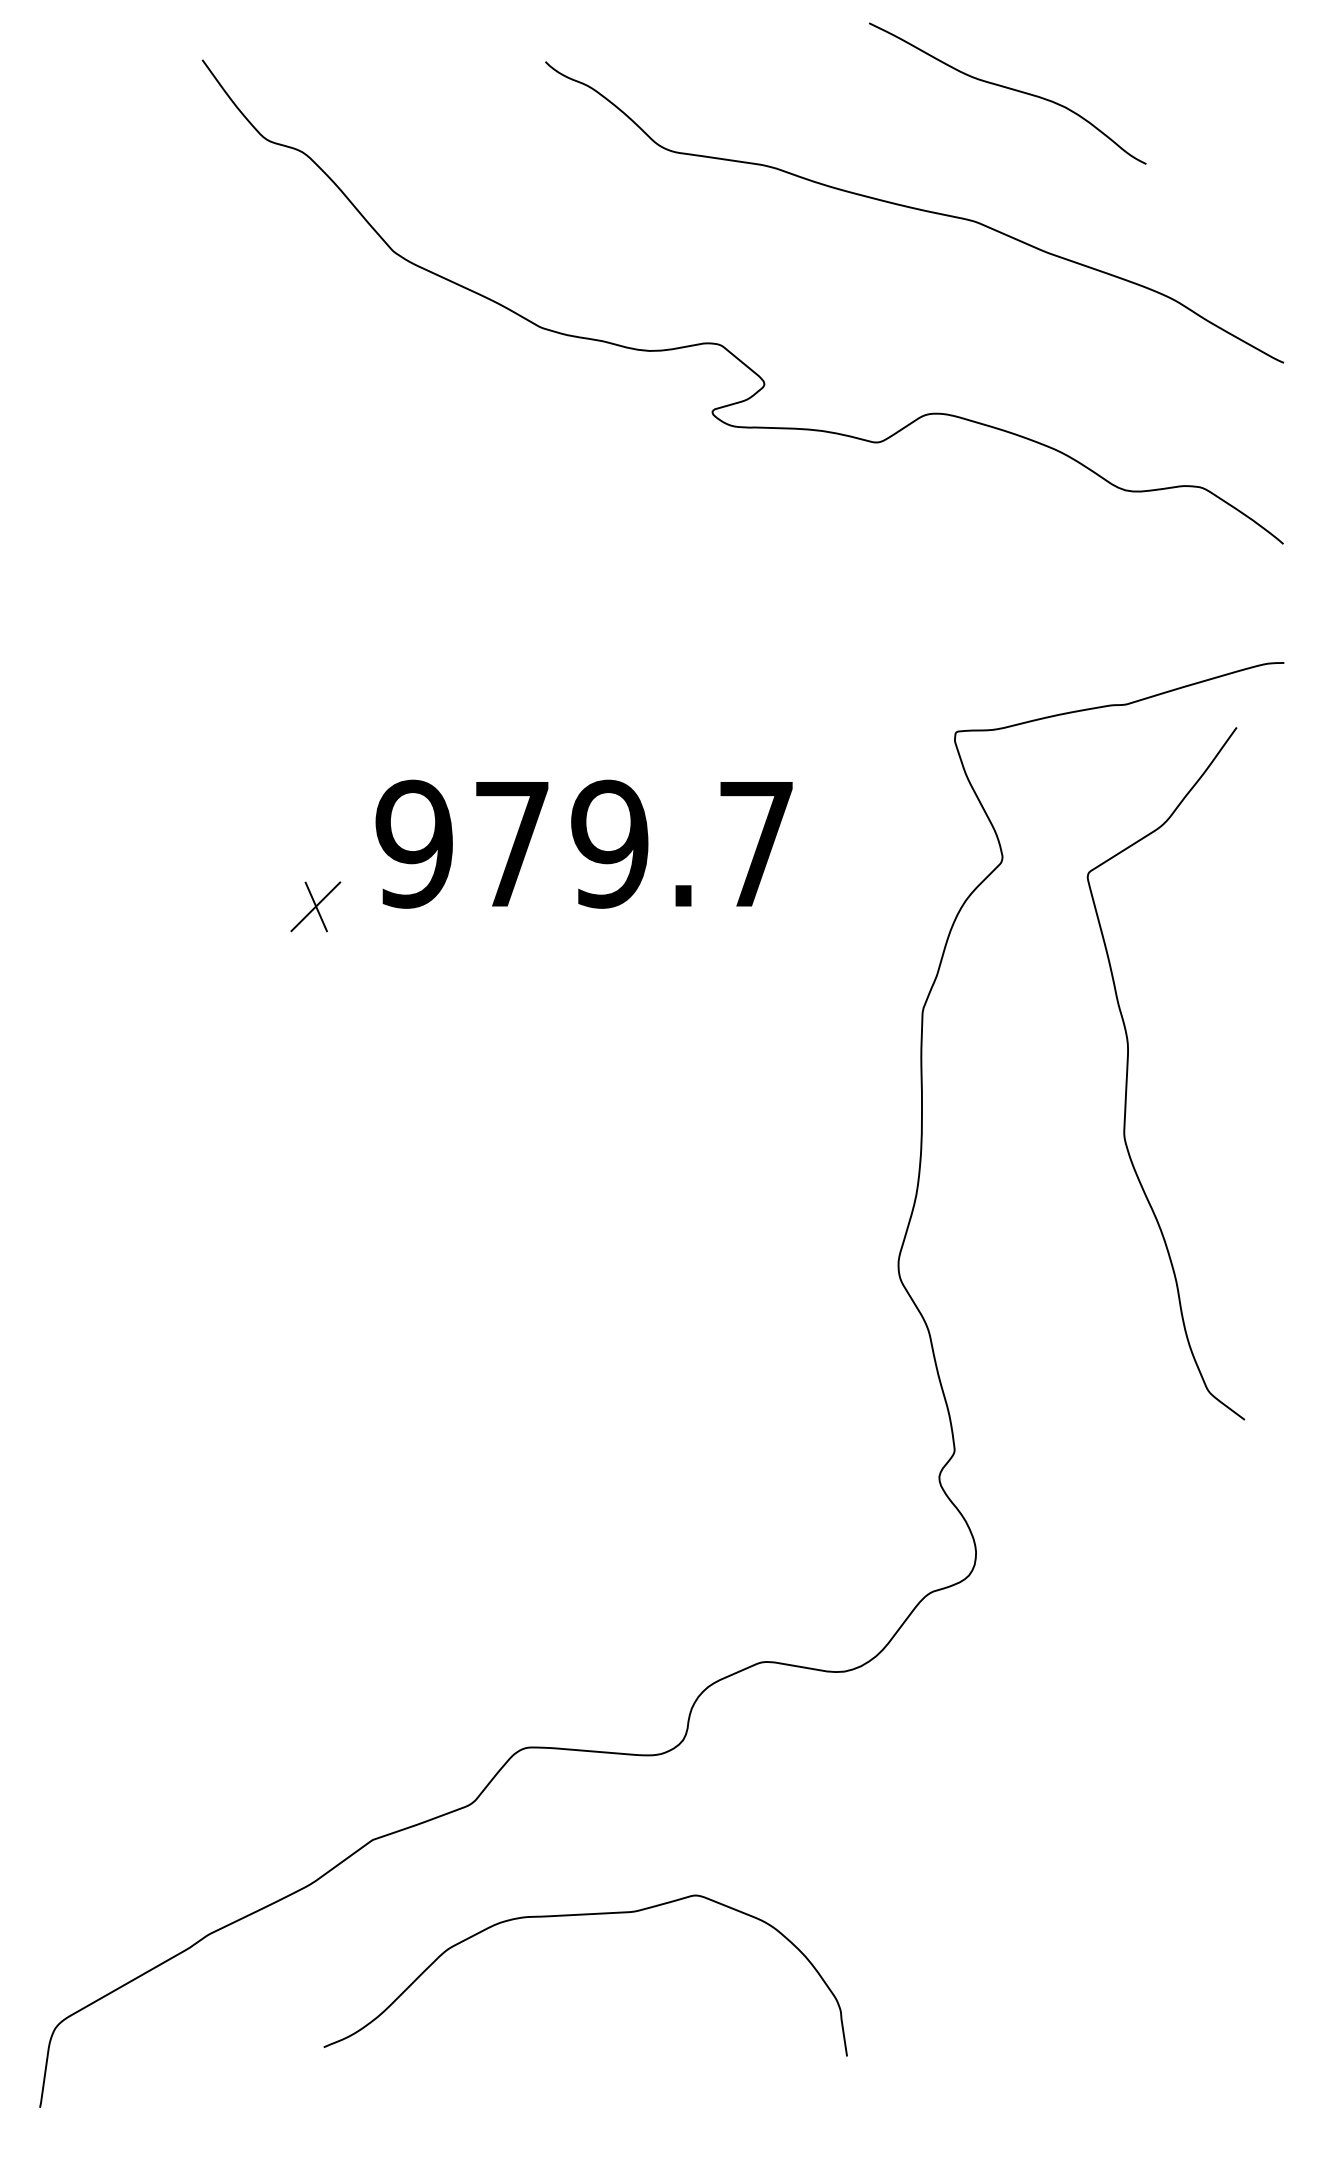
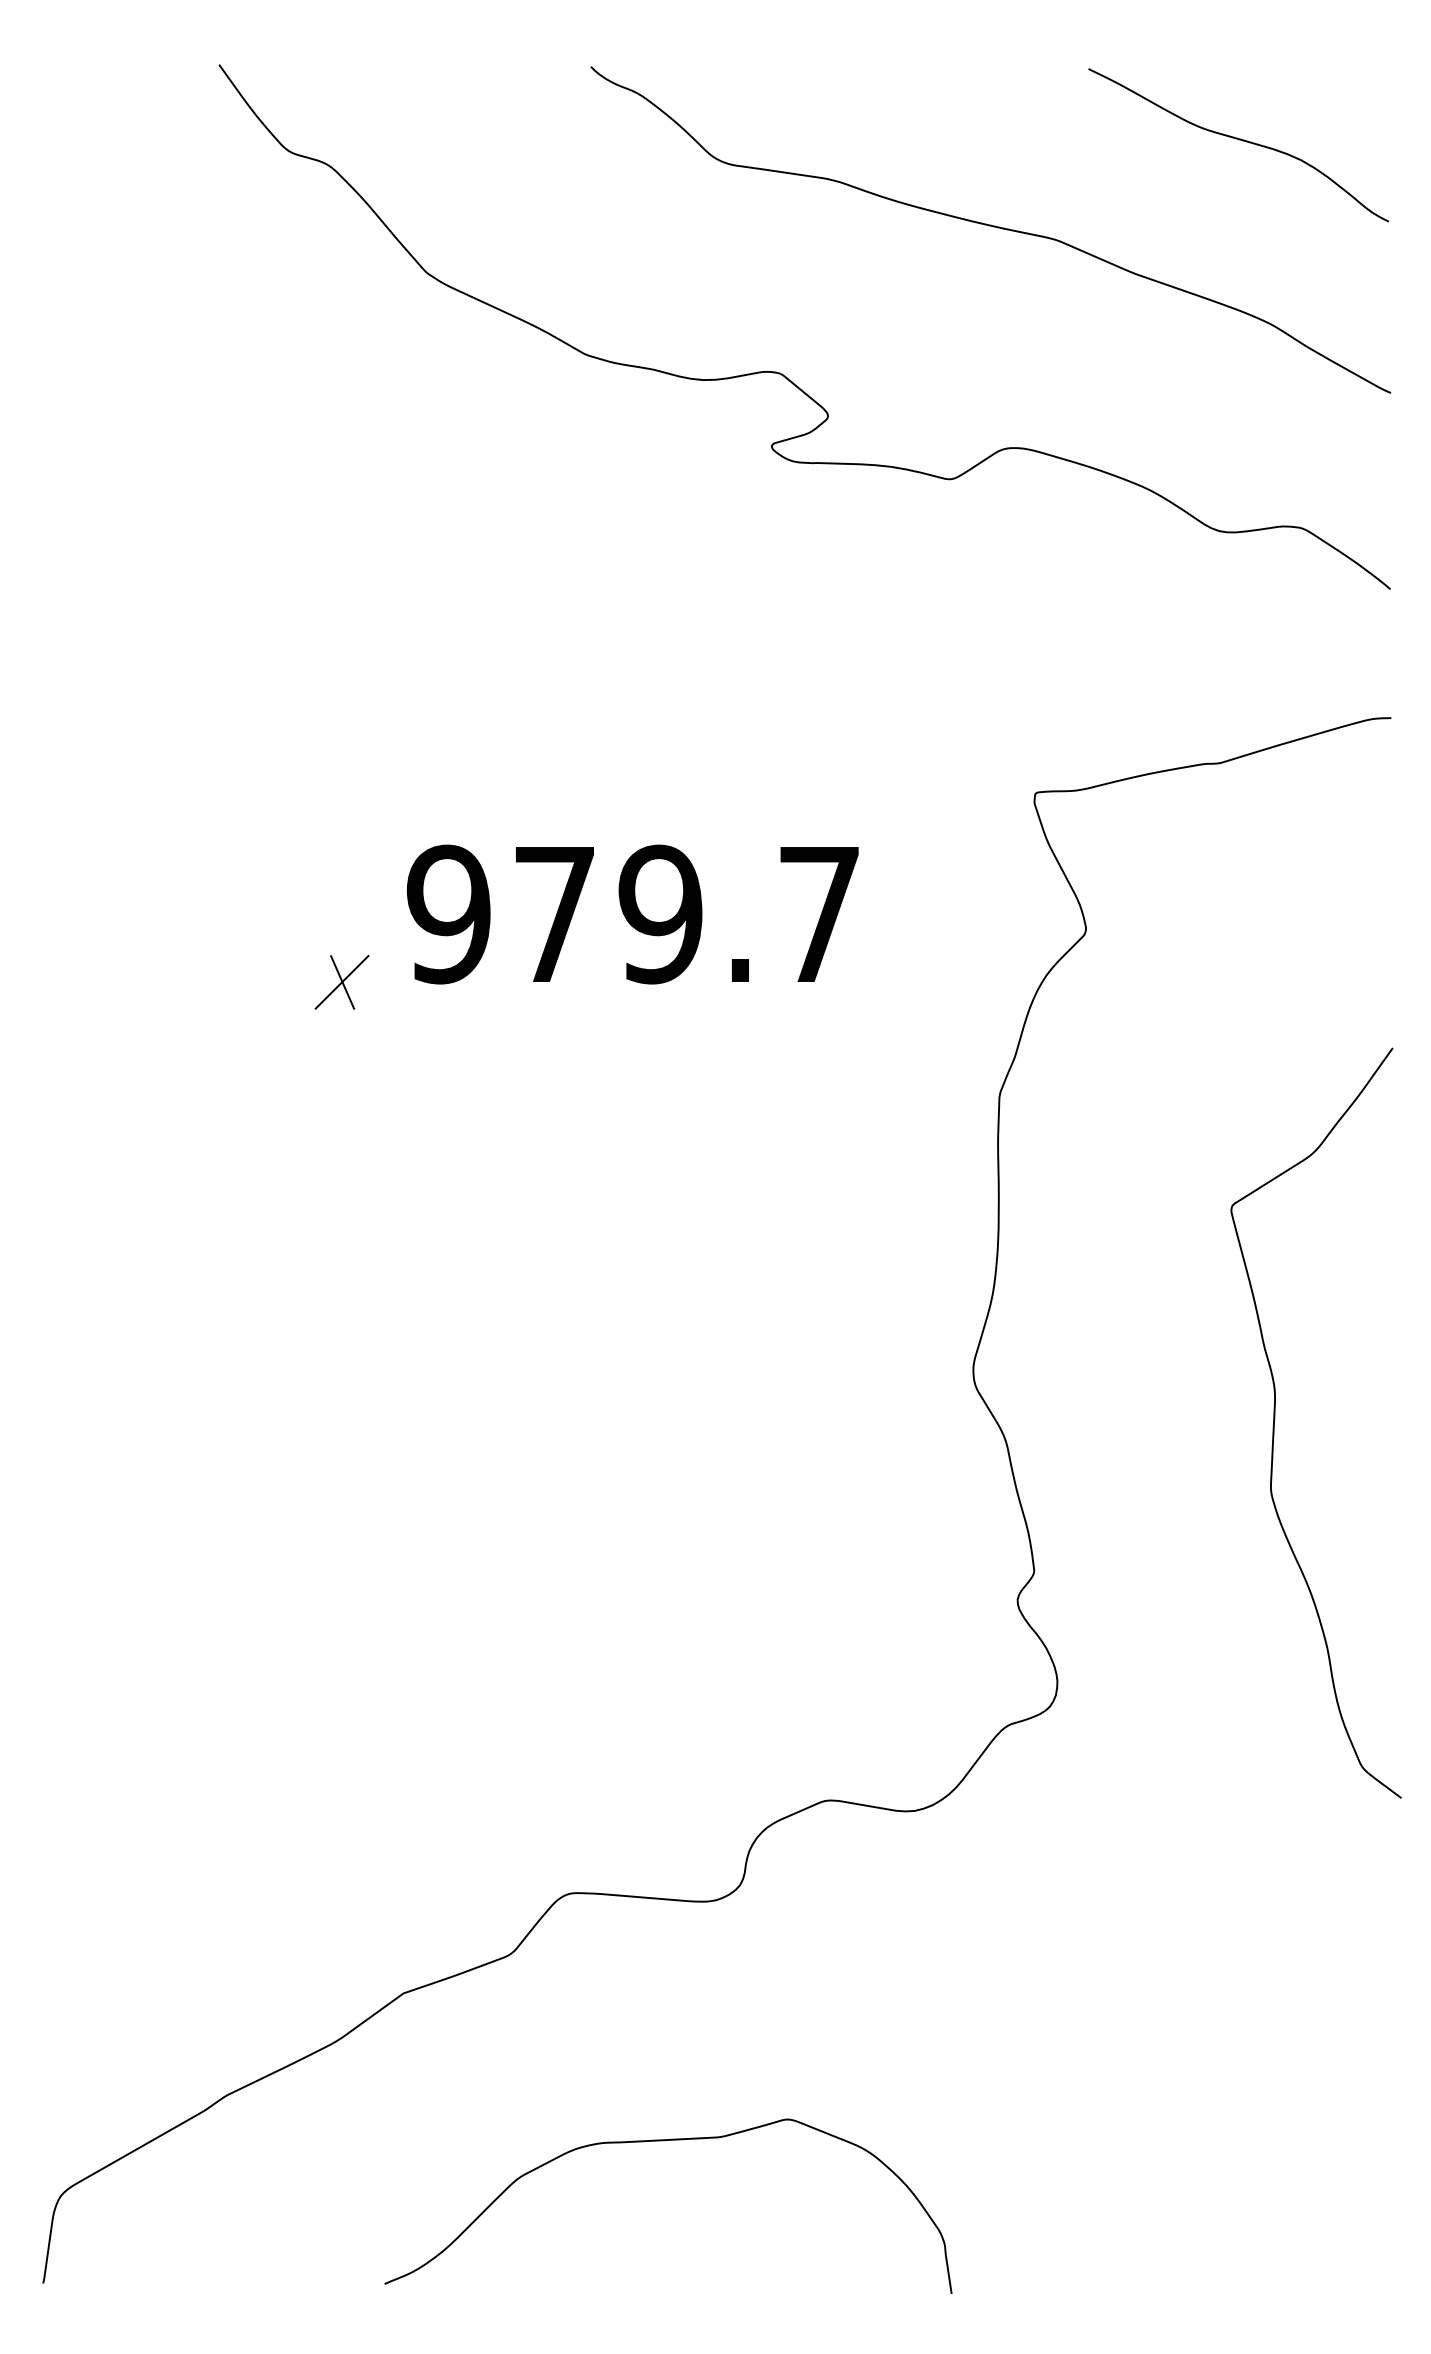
curve: (1008, 89) -> (1239, 140), moved
curve: (1128, 1070) -> (1275, 1419), moved
curve: (582, 1915) -> (664, 2141), moved

